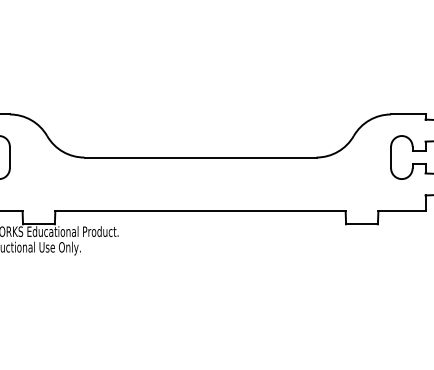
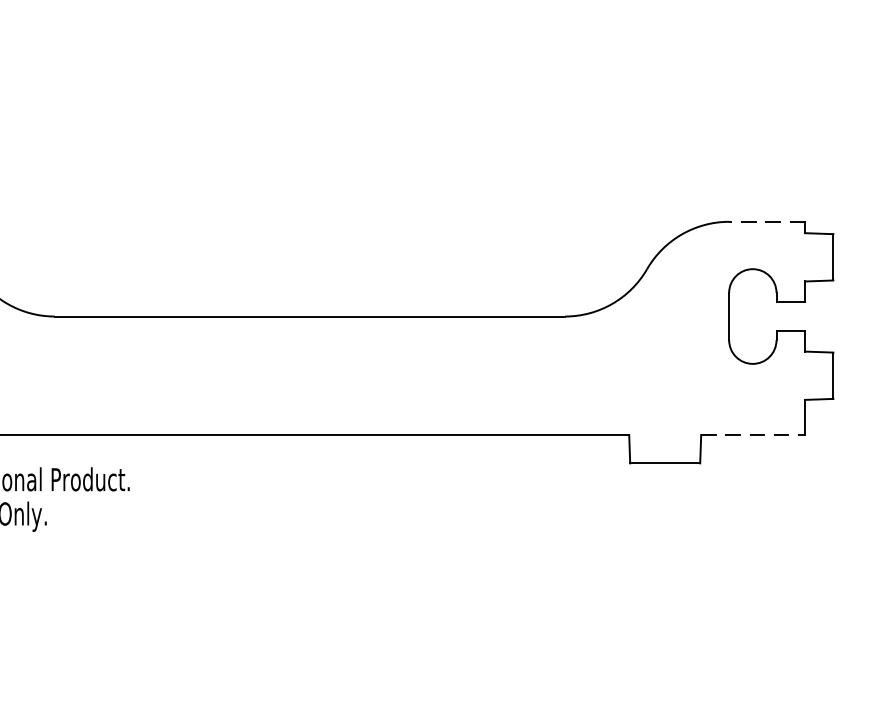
line: (407, 114) -> (765, 221), solid -> dashed
line: (401, 211) -> (752, 435), solid -> dashed

